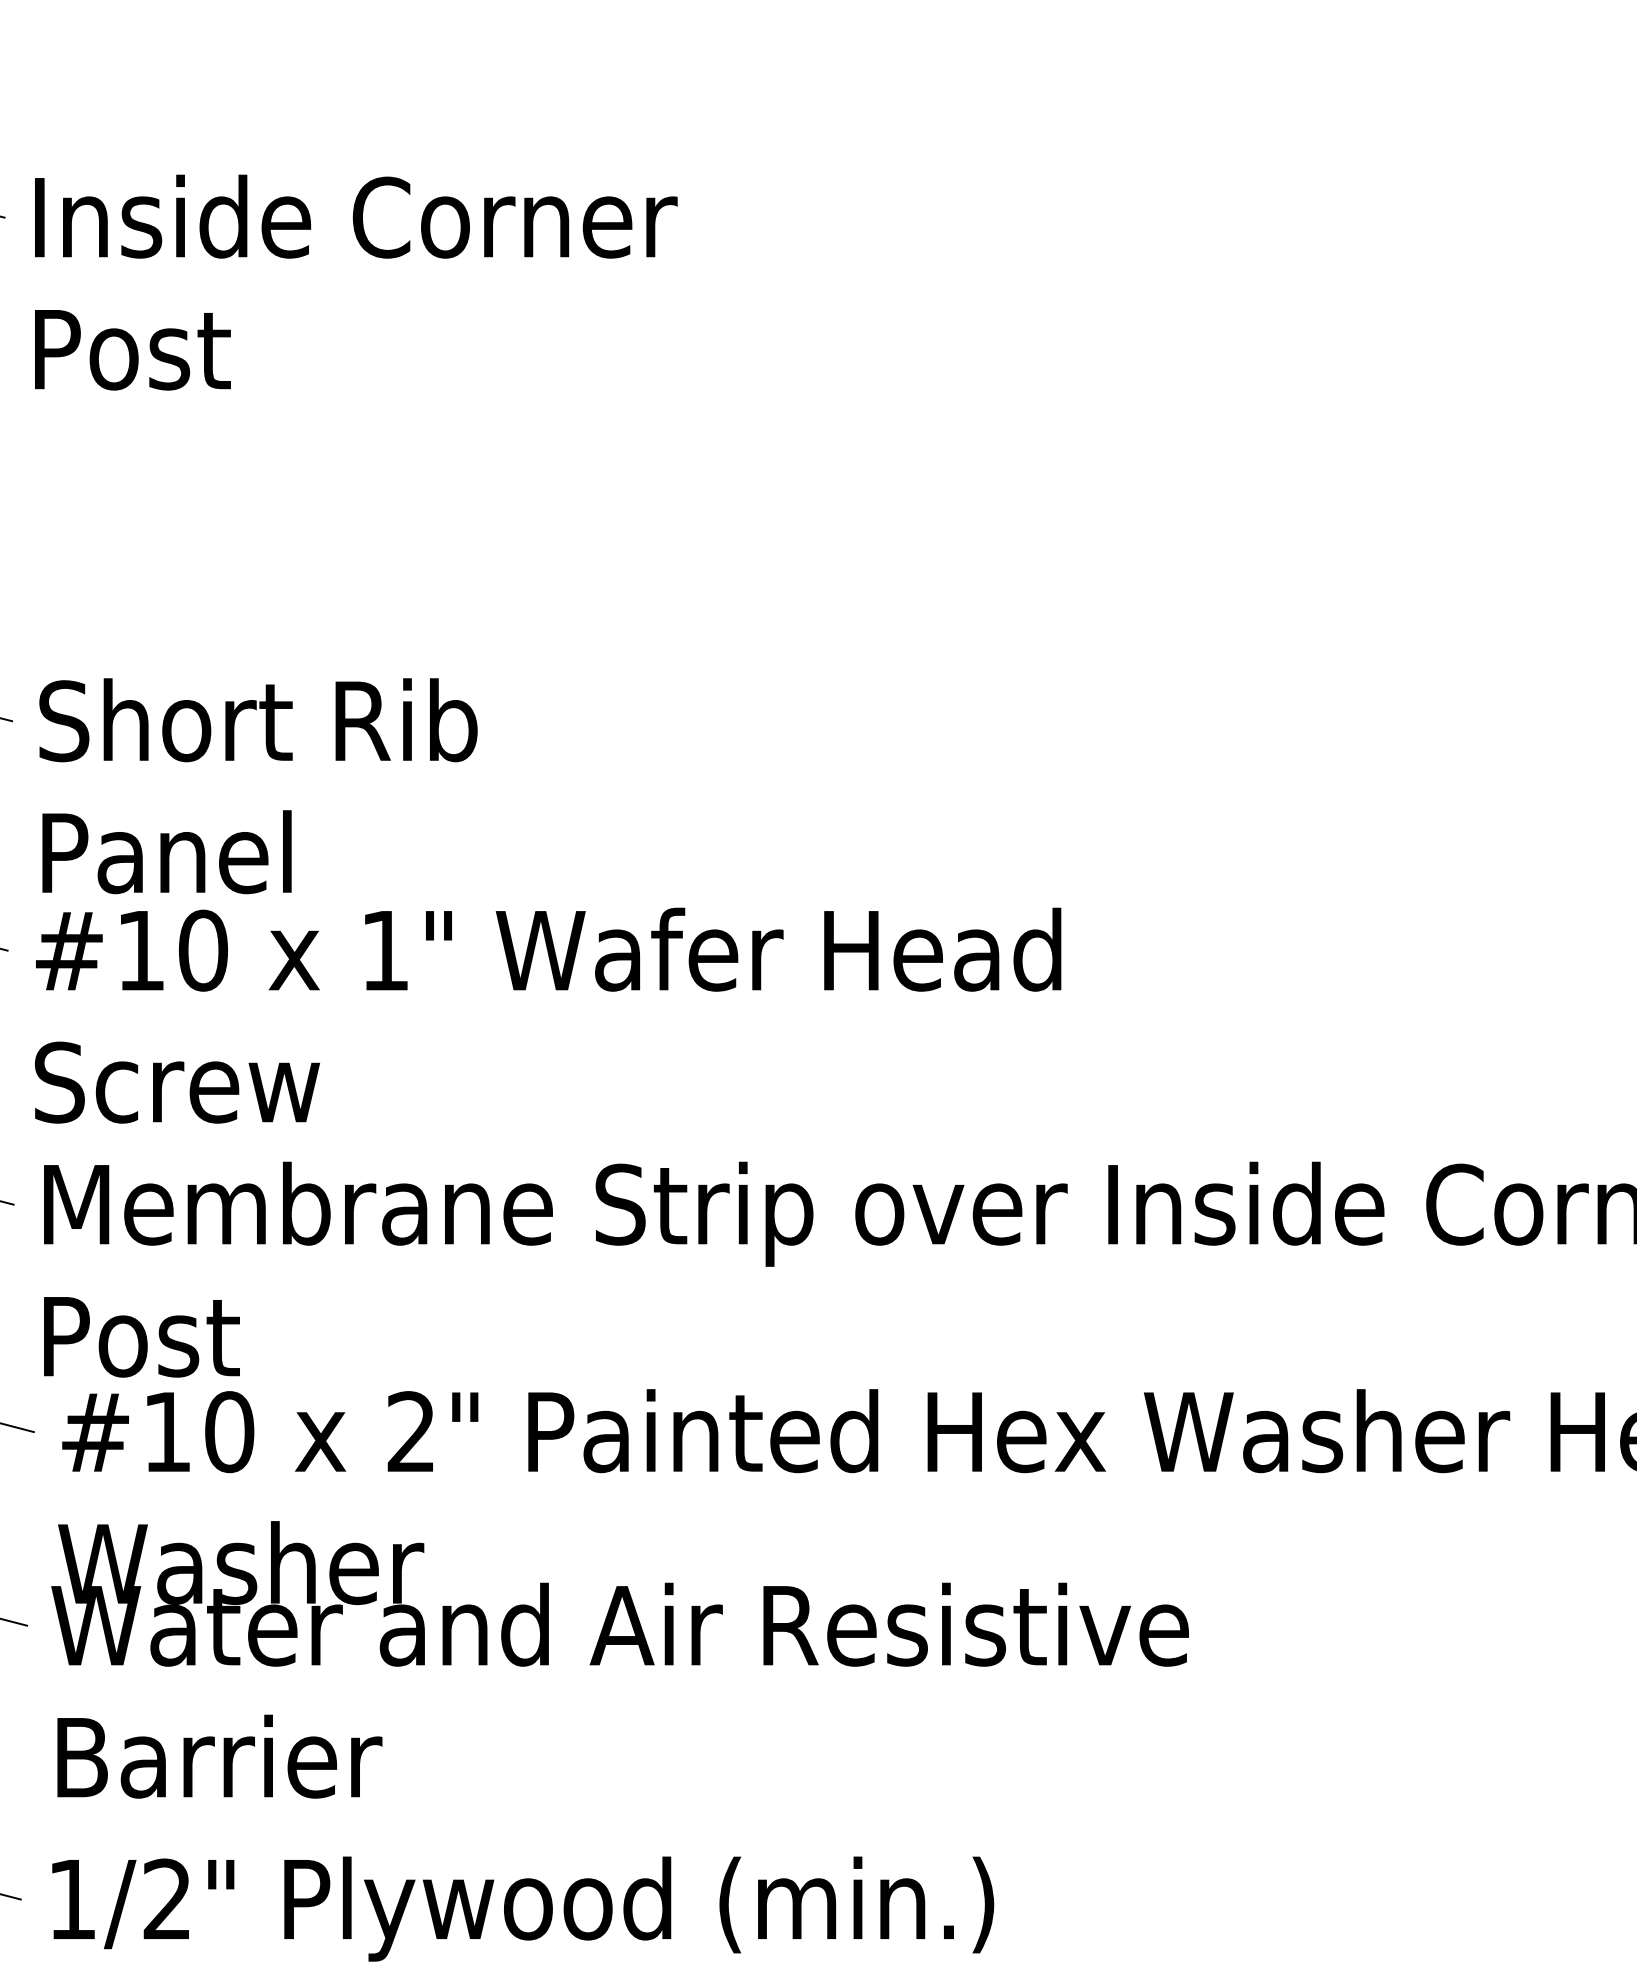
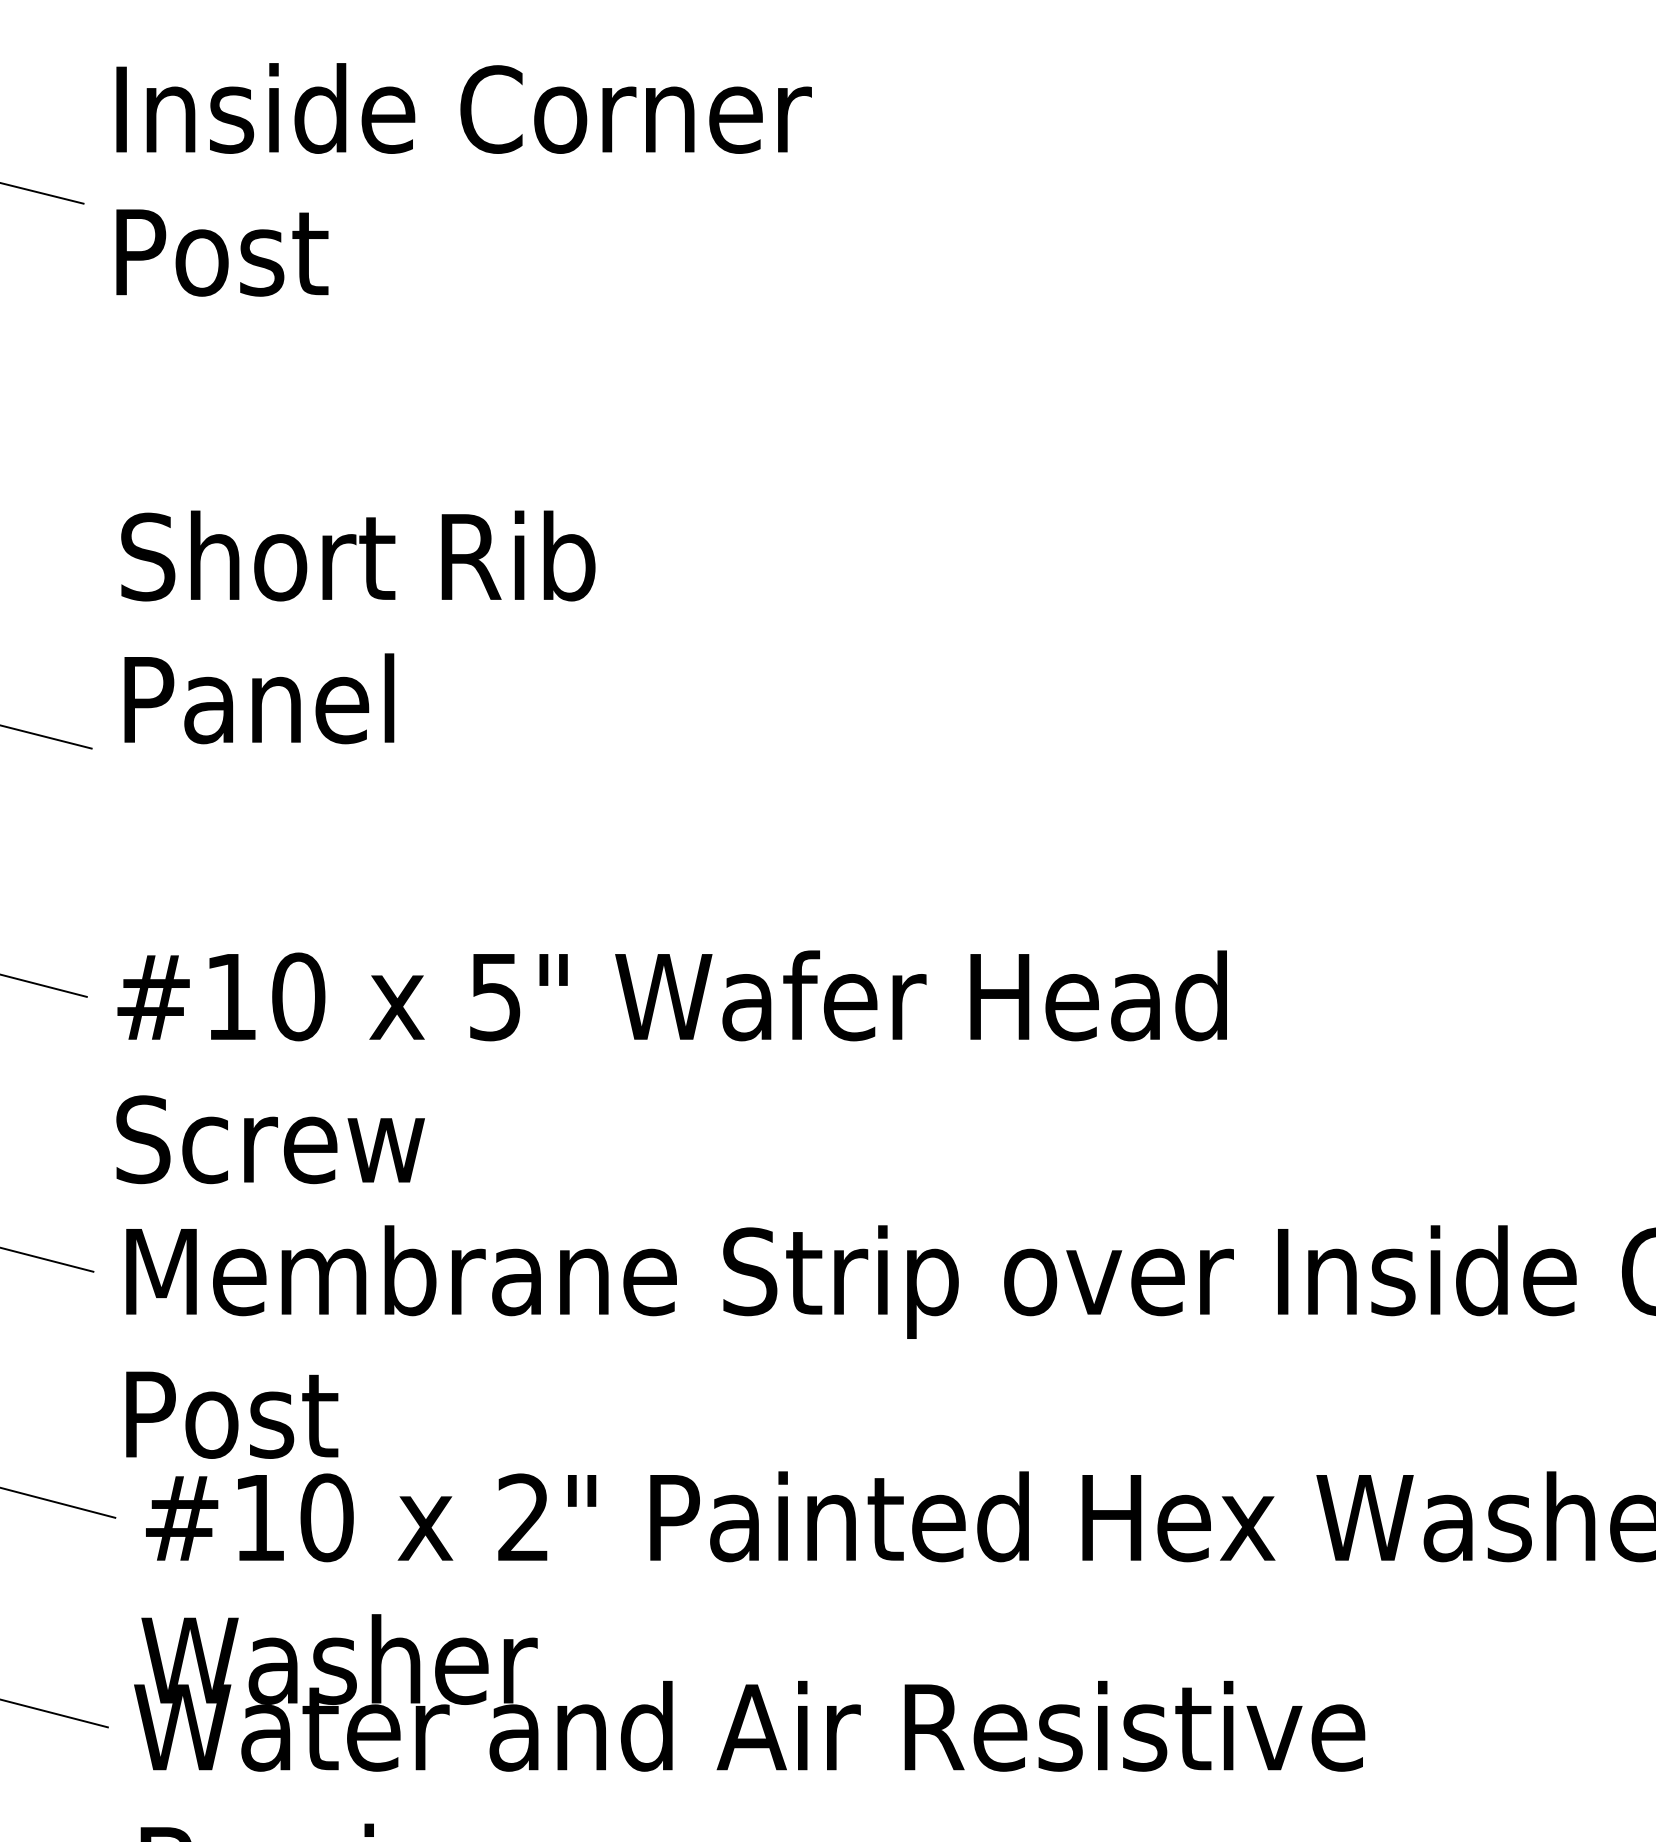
text: (356, 282) -> (464, 179), moved
text: (258, 786) -> (358, 627), moved
text: (384, 951) -> (494, 997), 1" -> 5"

